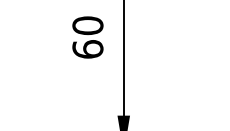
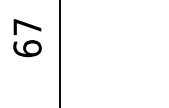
text: (87, 25) -> (27, 26), 60 -> 67

